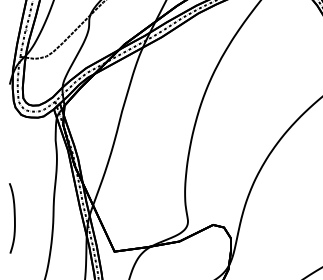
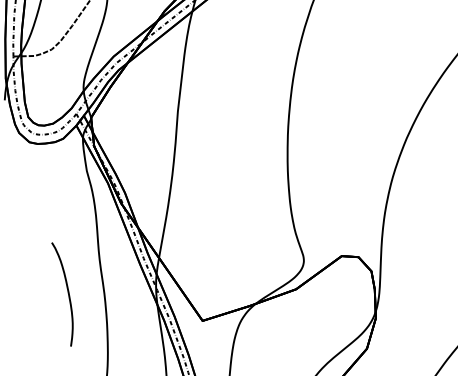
curve: (14, 218) -> (68, 293), moved

